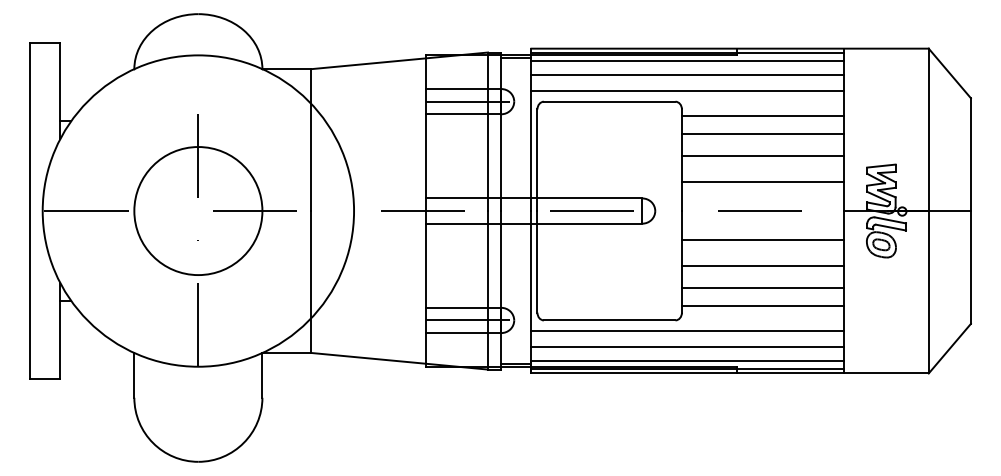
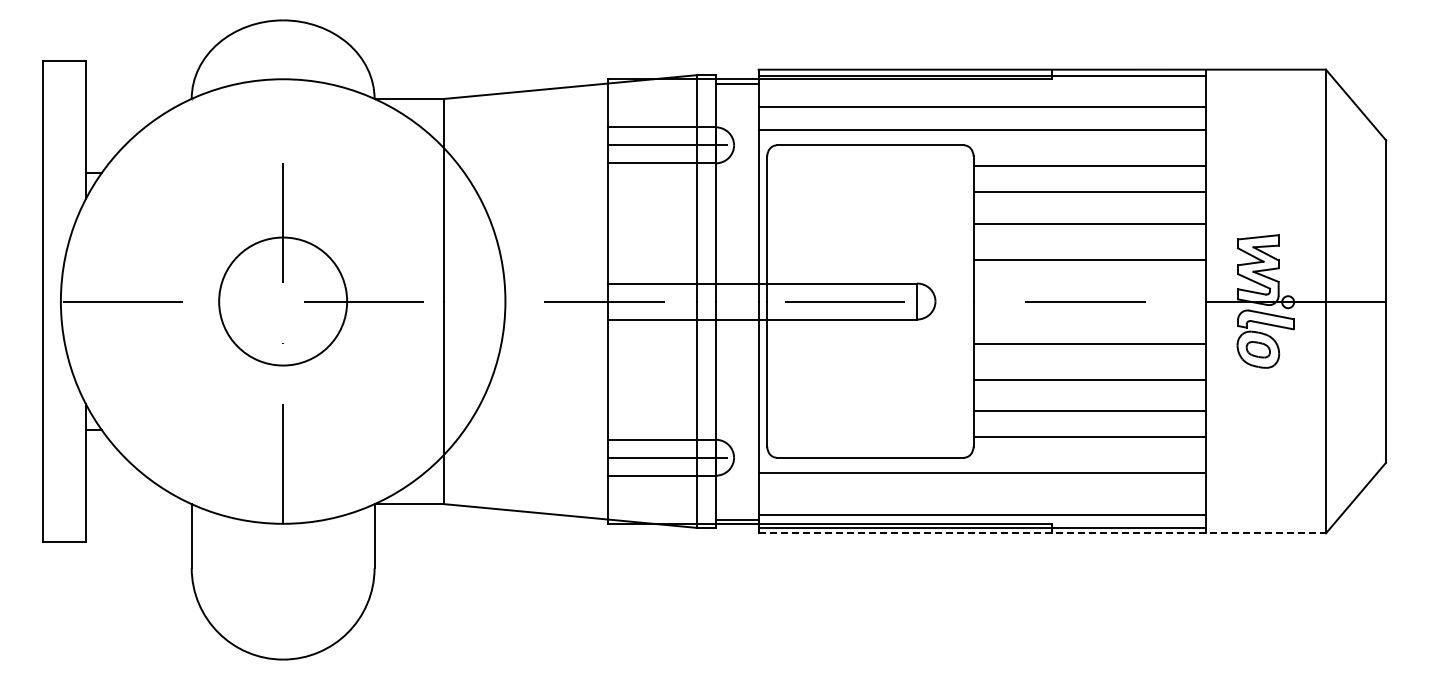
line: (687, 61) -> (981, 87), removed
circle: (197, 211) -> (282, 301), size x0.7
line: (687, 346) -> (981, 495), removed
line: (730, 373) -> (1042, 533), solid -> dashed

